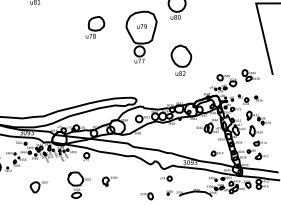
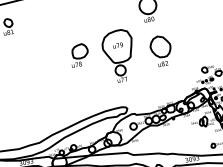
part: (95, 27) -> (79, 55), moved
part: (141, 36) -> (119, 55), moved
part: (181, 59) -> (161, 50), moved

